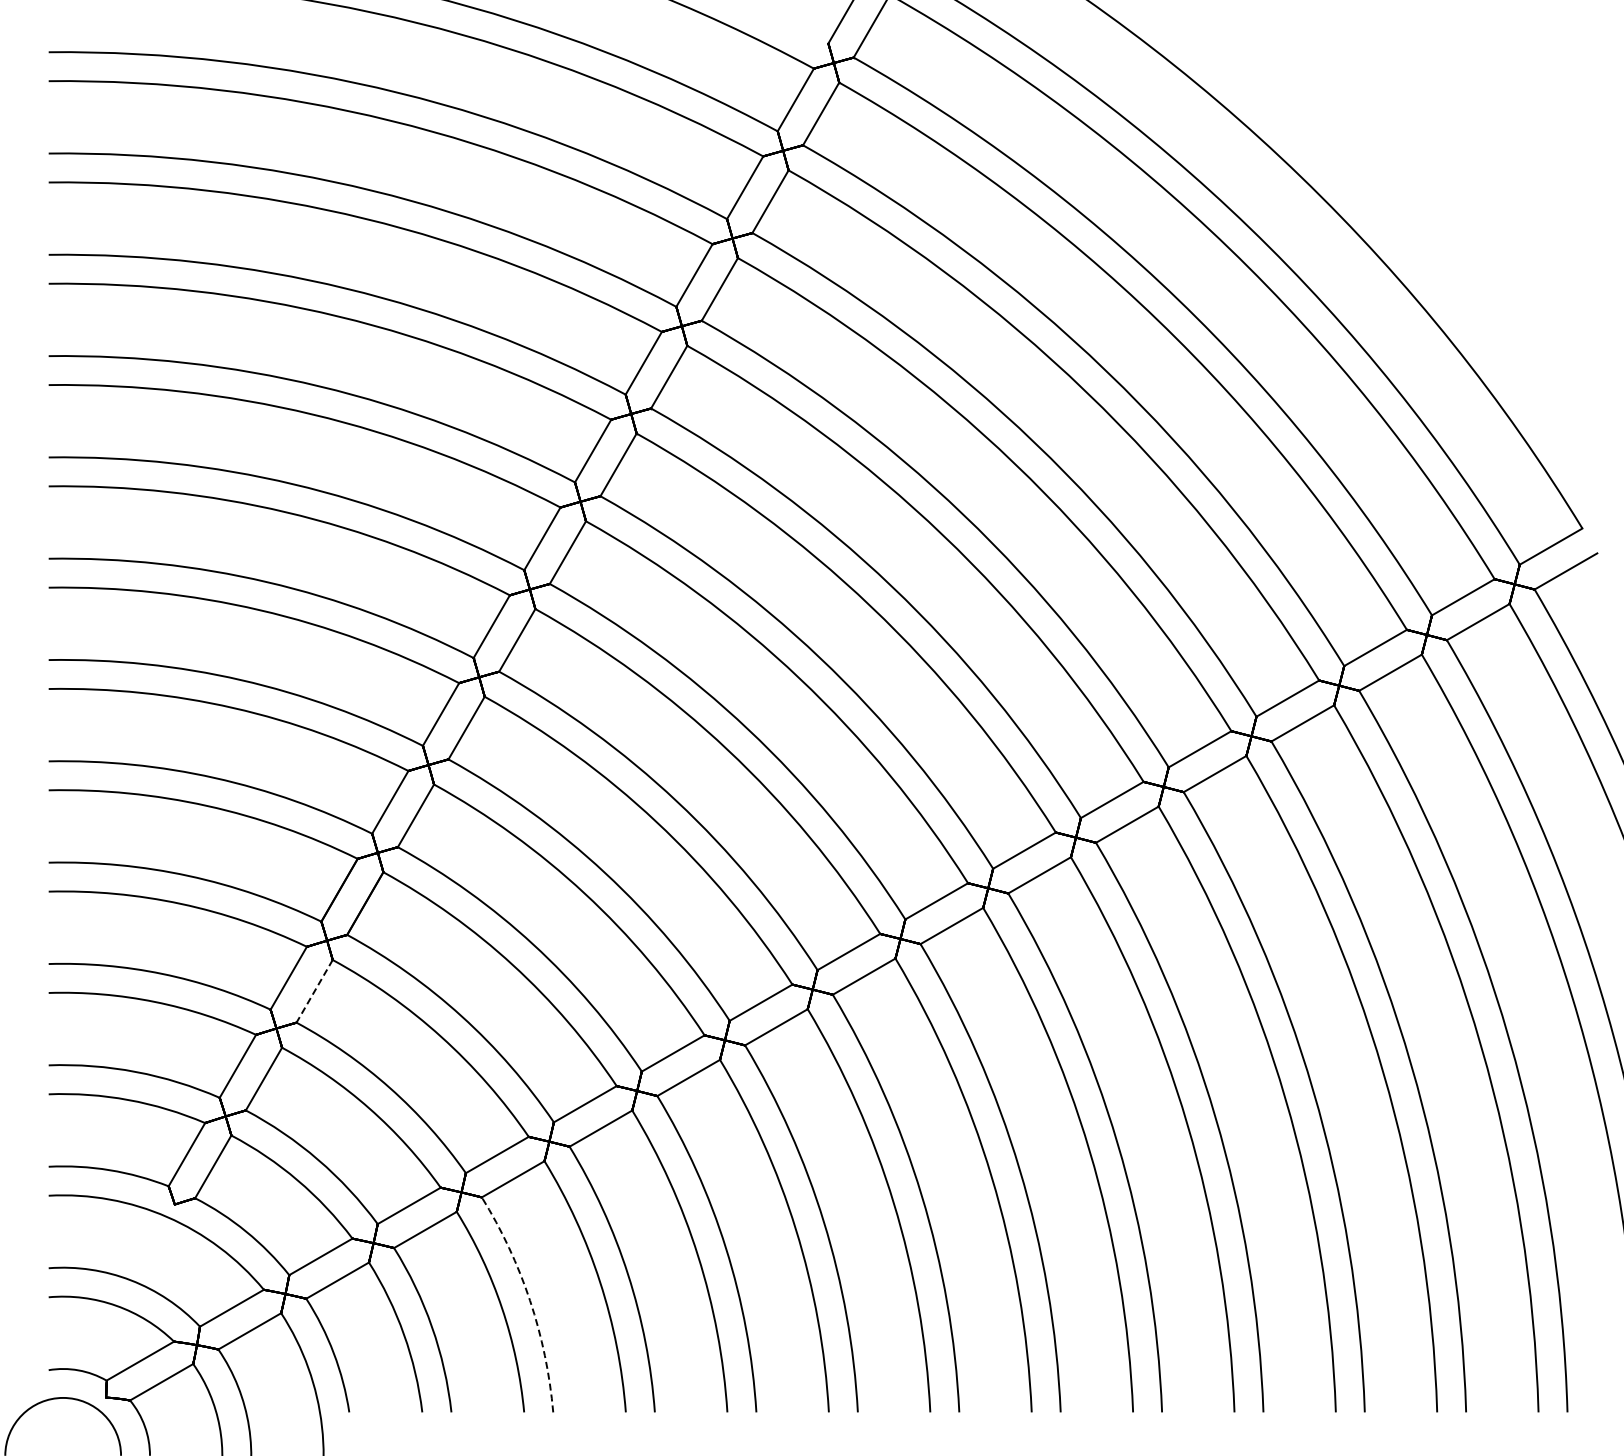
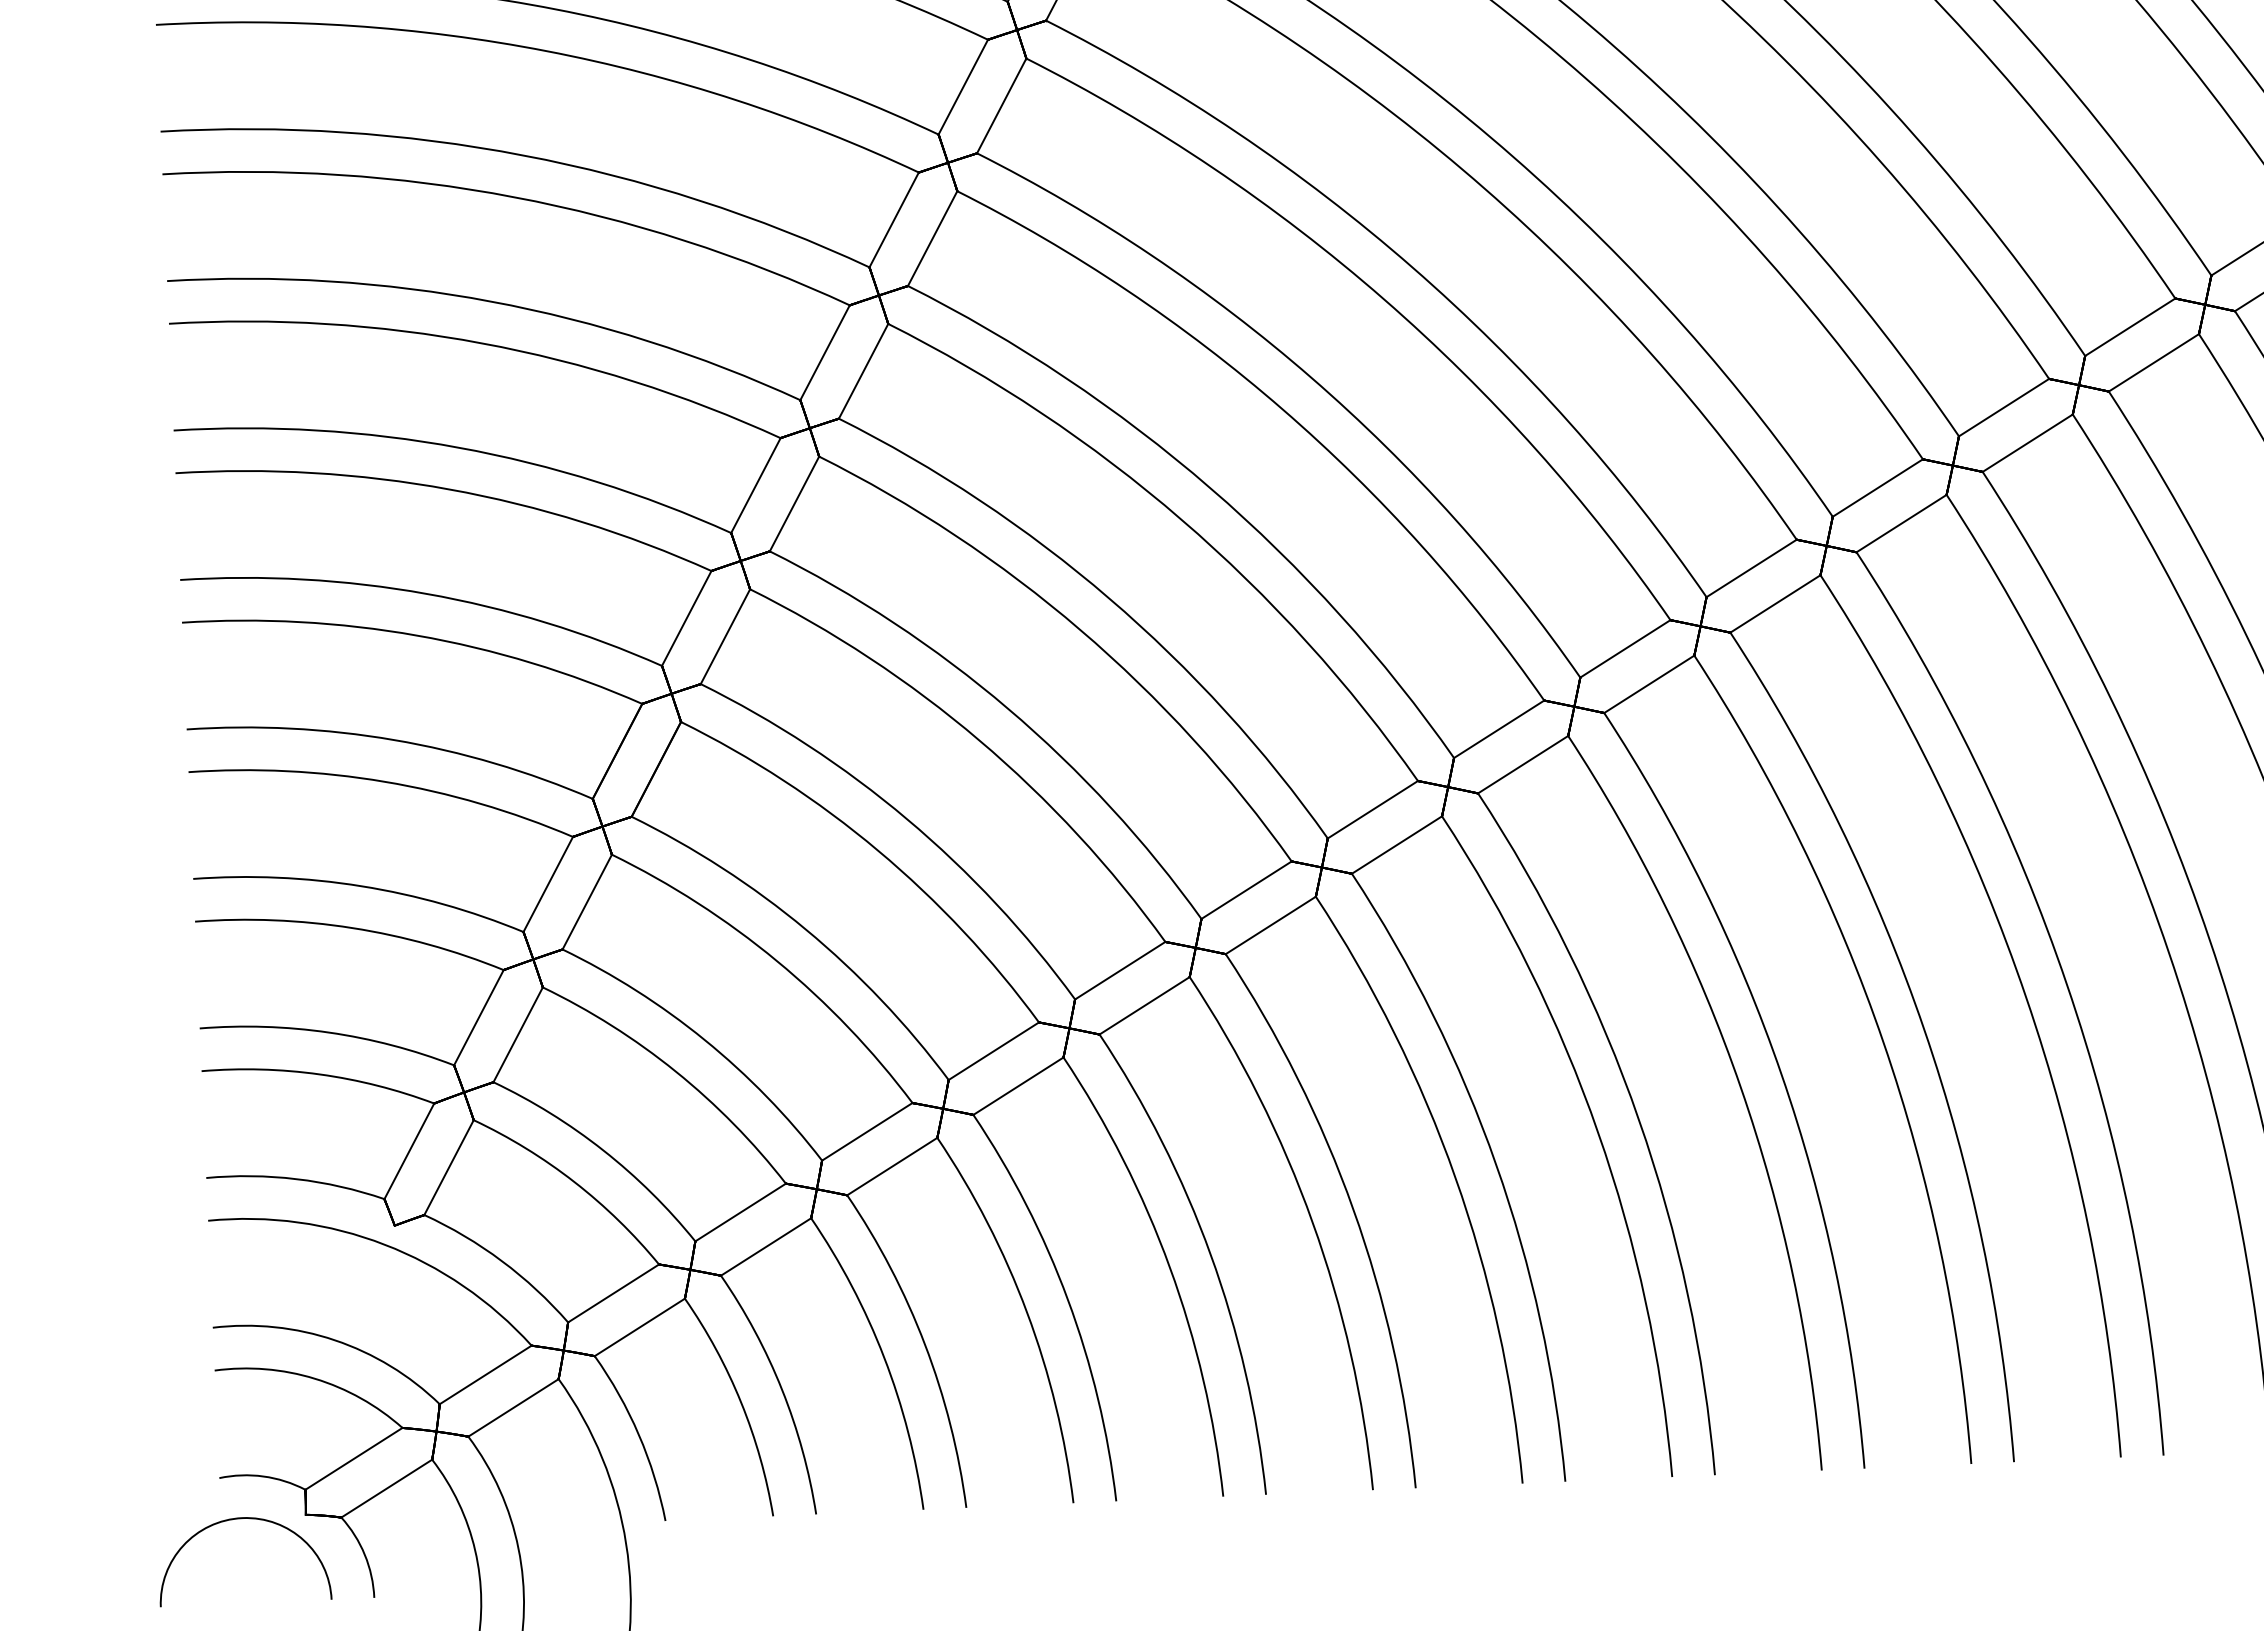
line: (314, 991) -> (587, 902), dashed -> solid
arc: (530, 1300) -> (925, 1344), dashed -> solid

